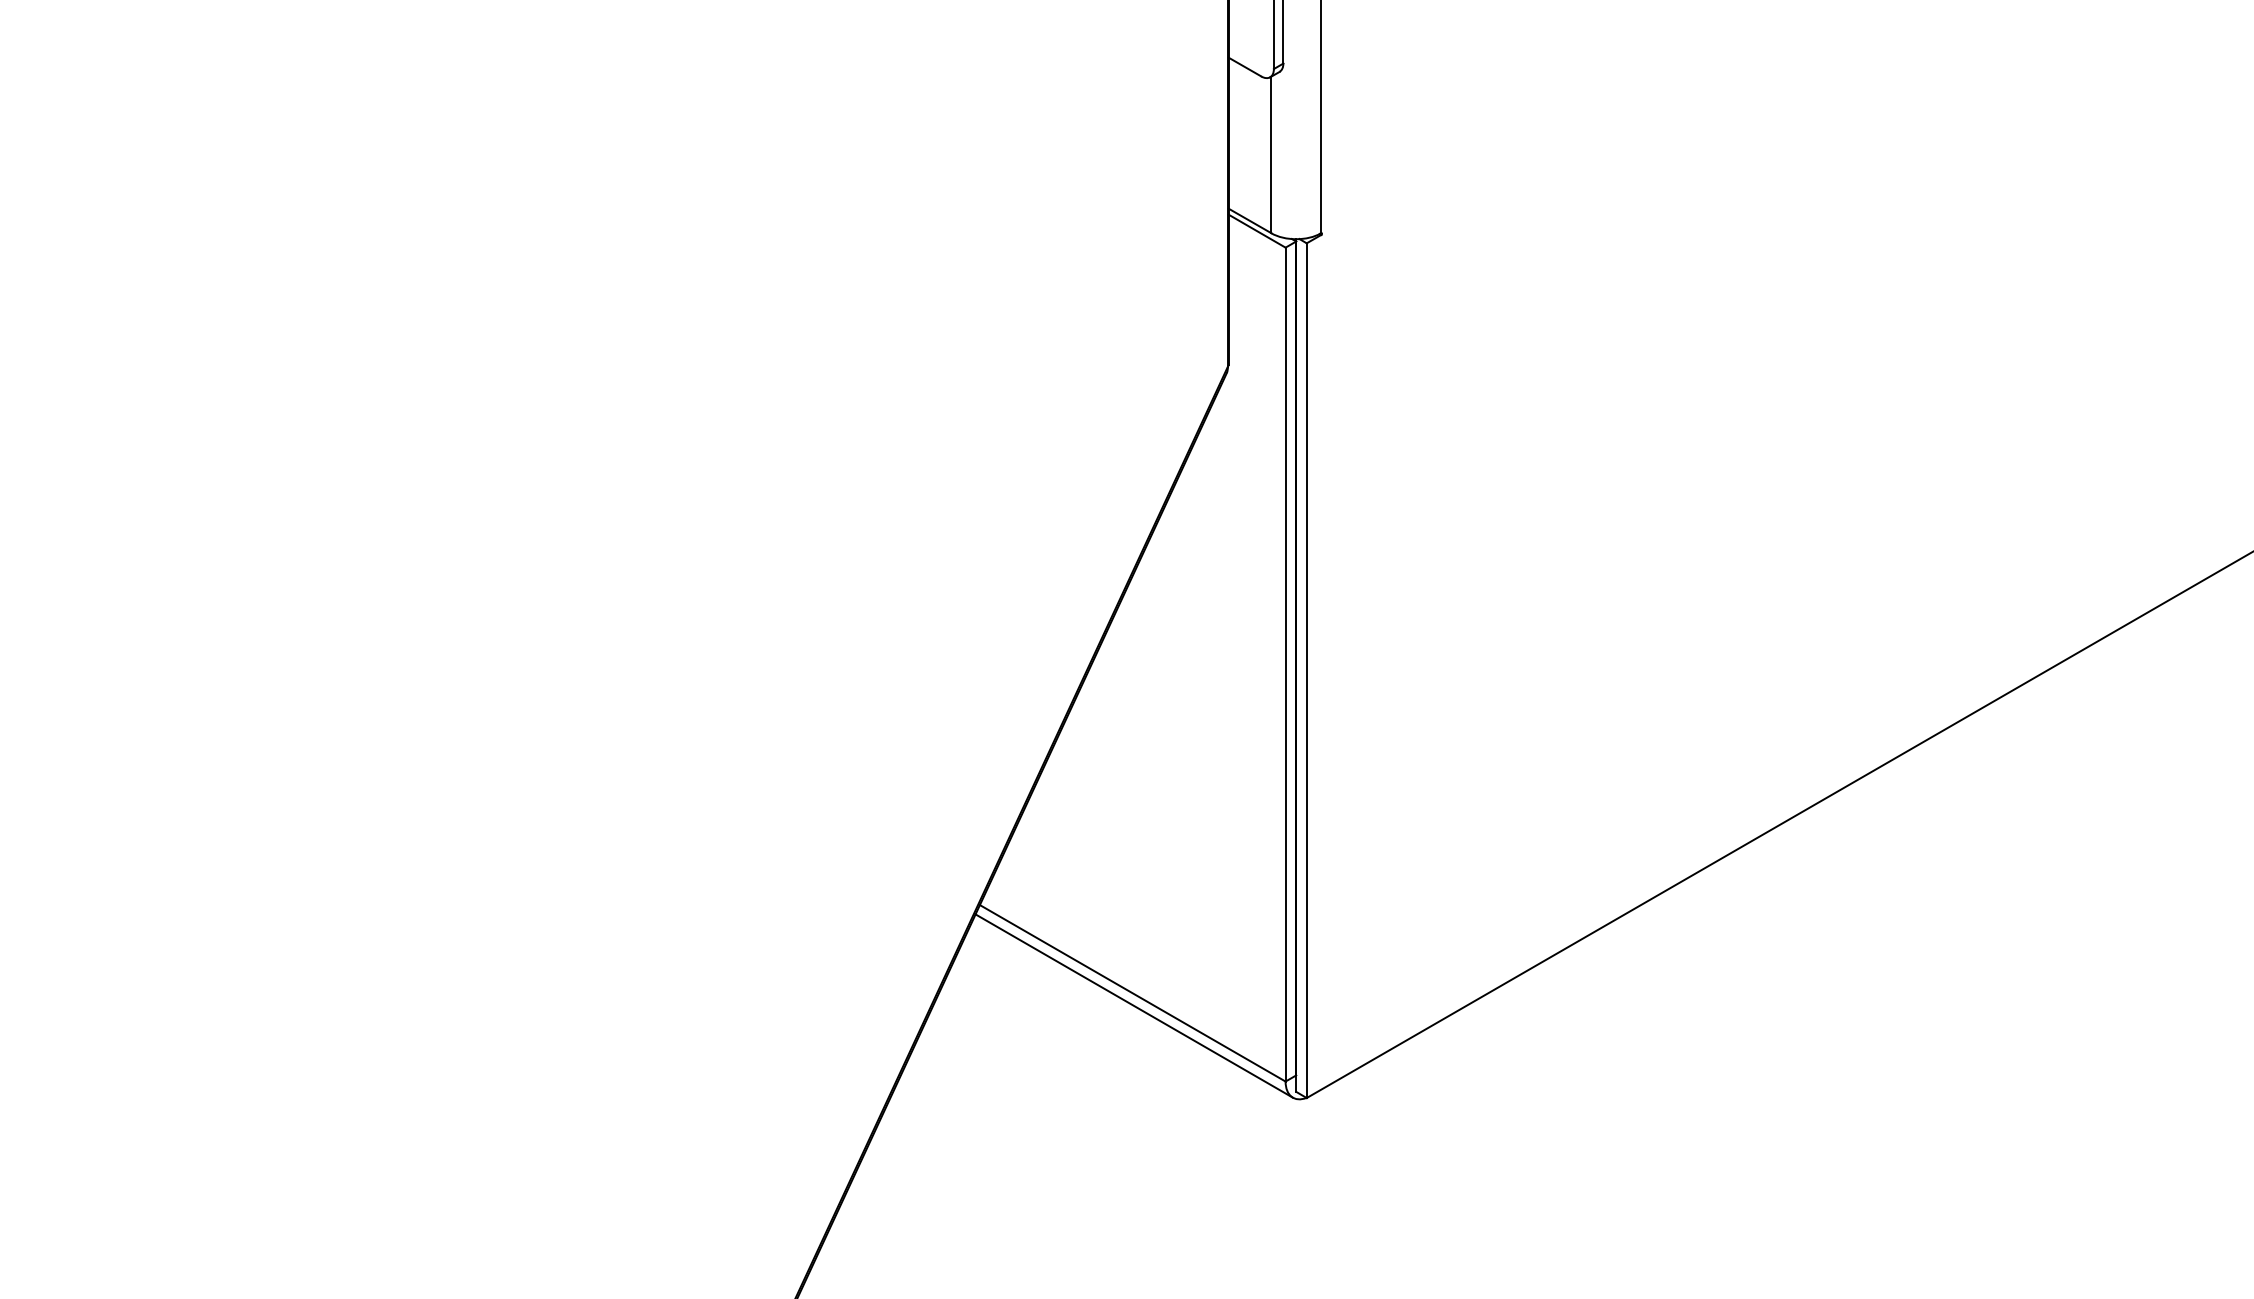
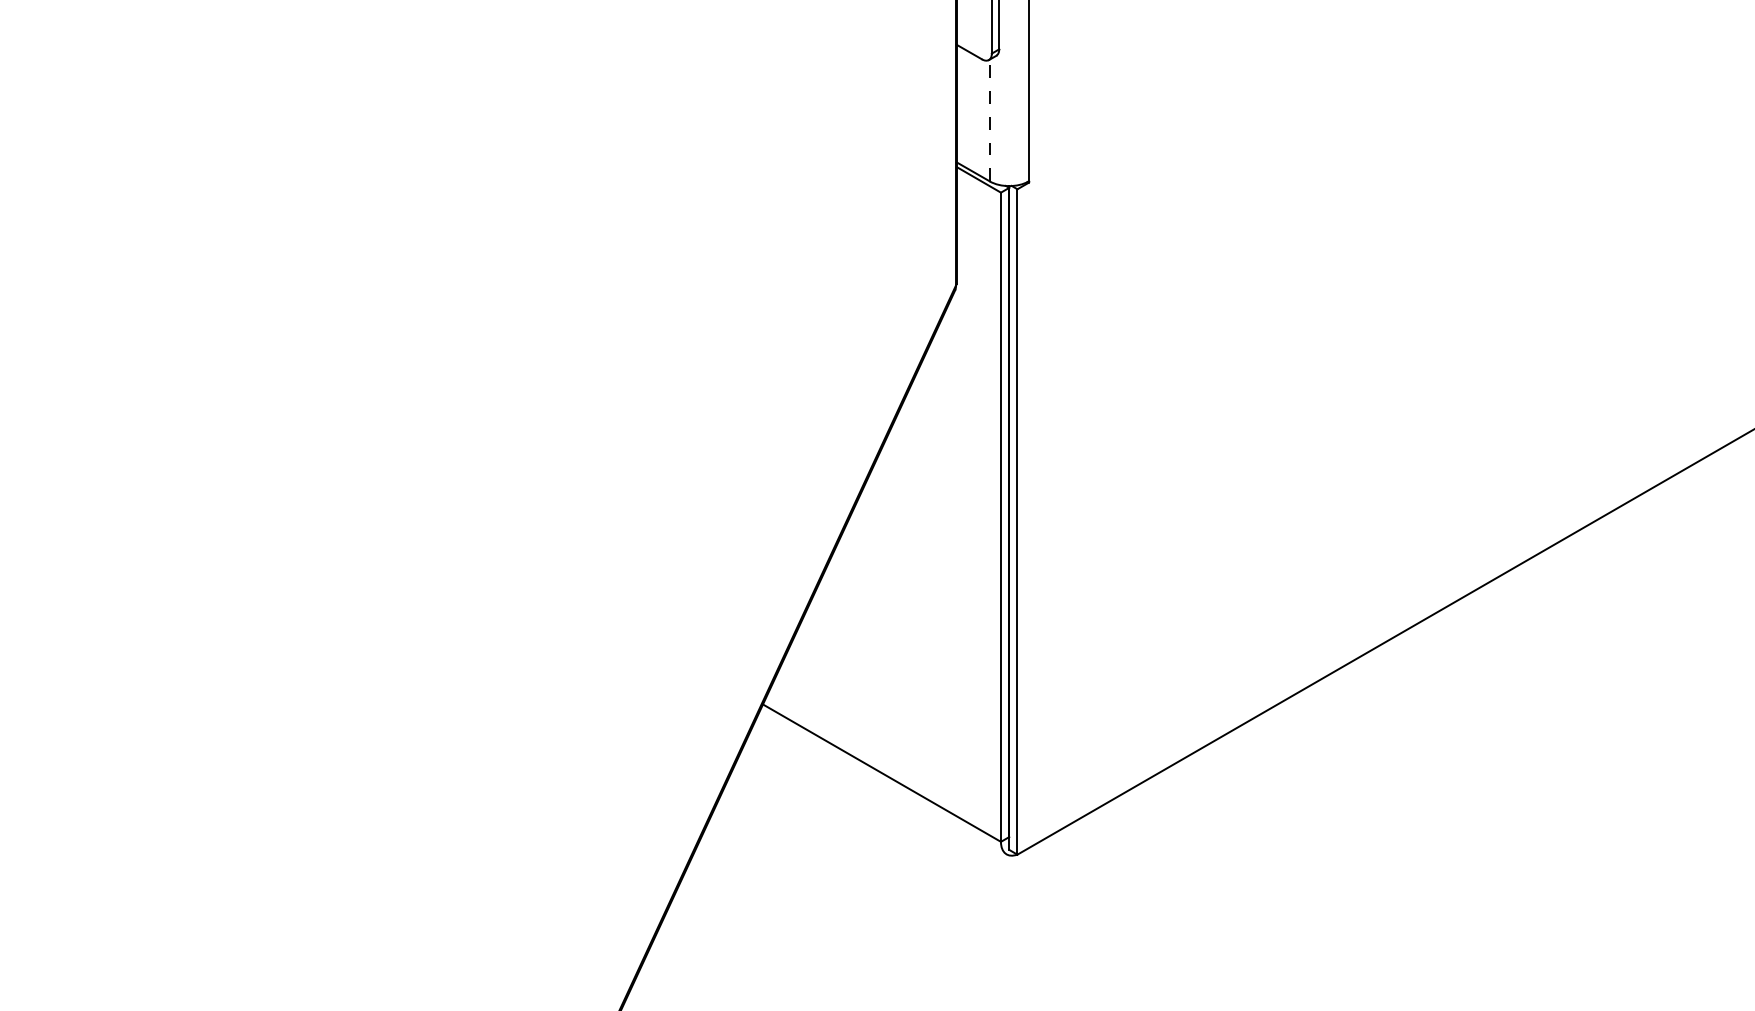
line: (1271, 154) -> (989, 120), solid -> dashed
line: (1133, 1005) -> (882, 782), removed

